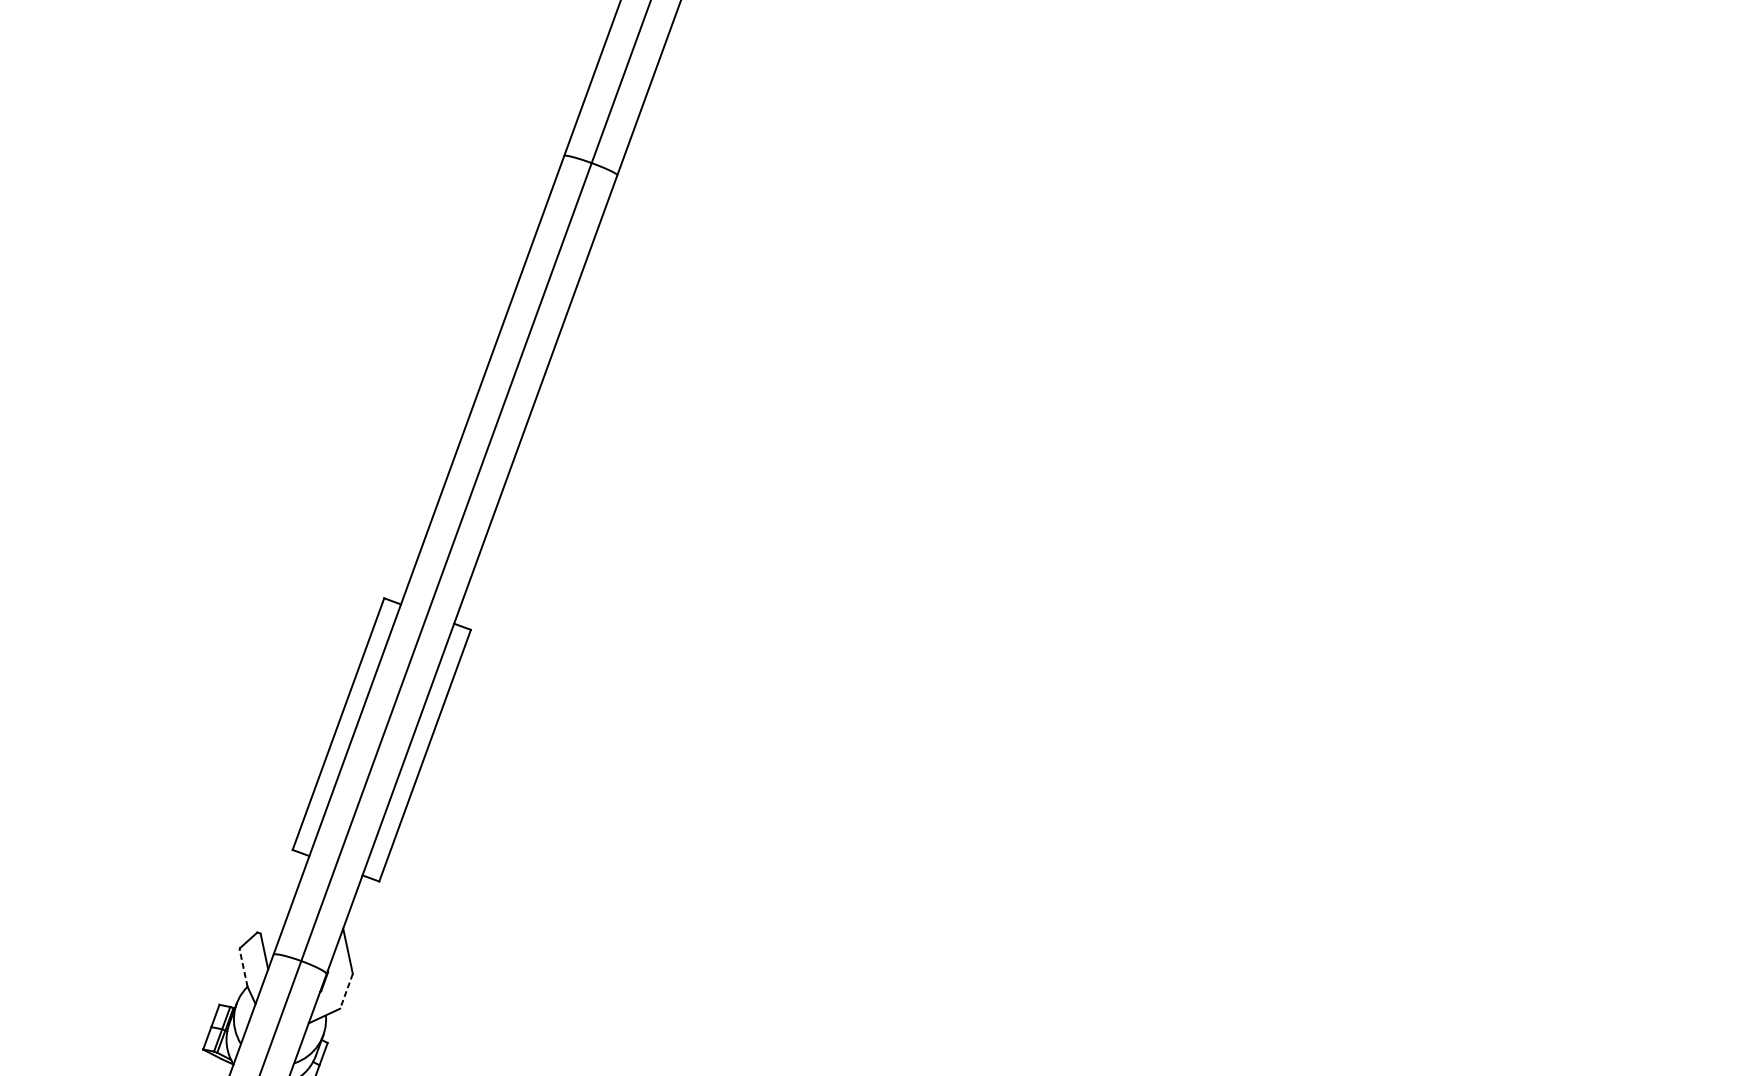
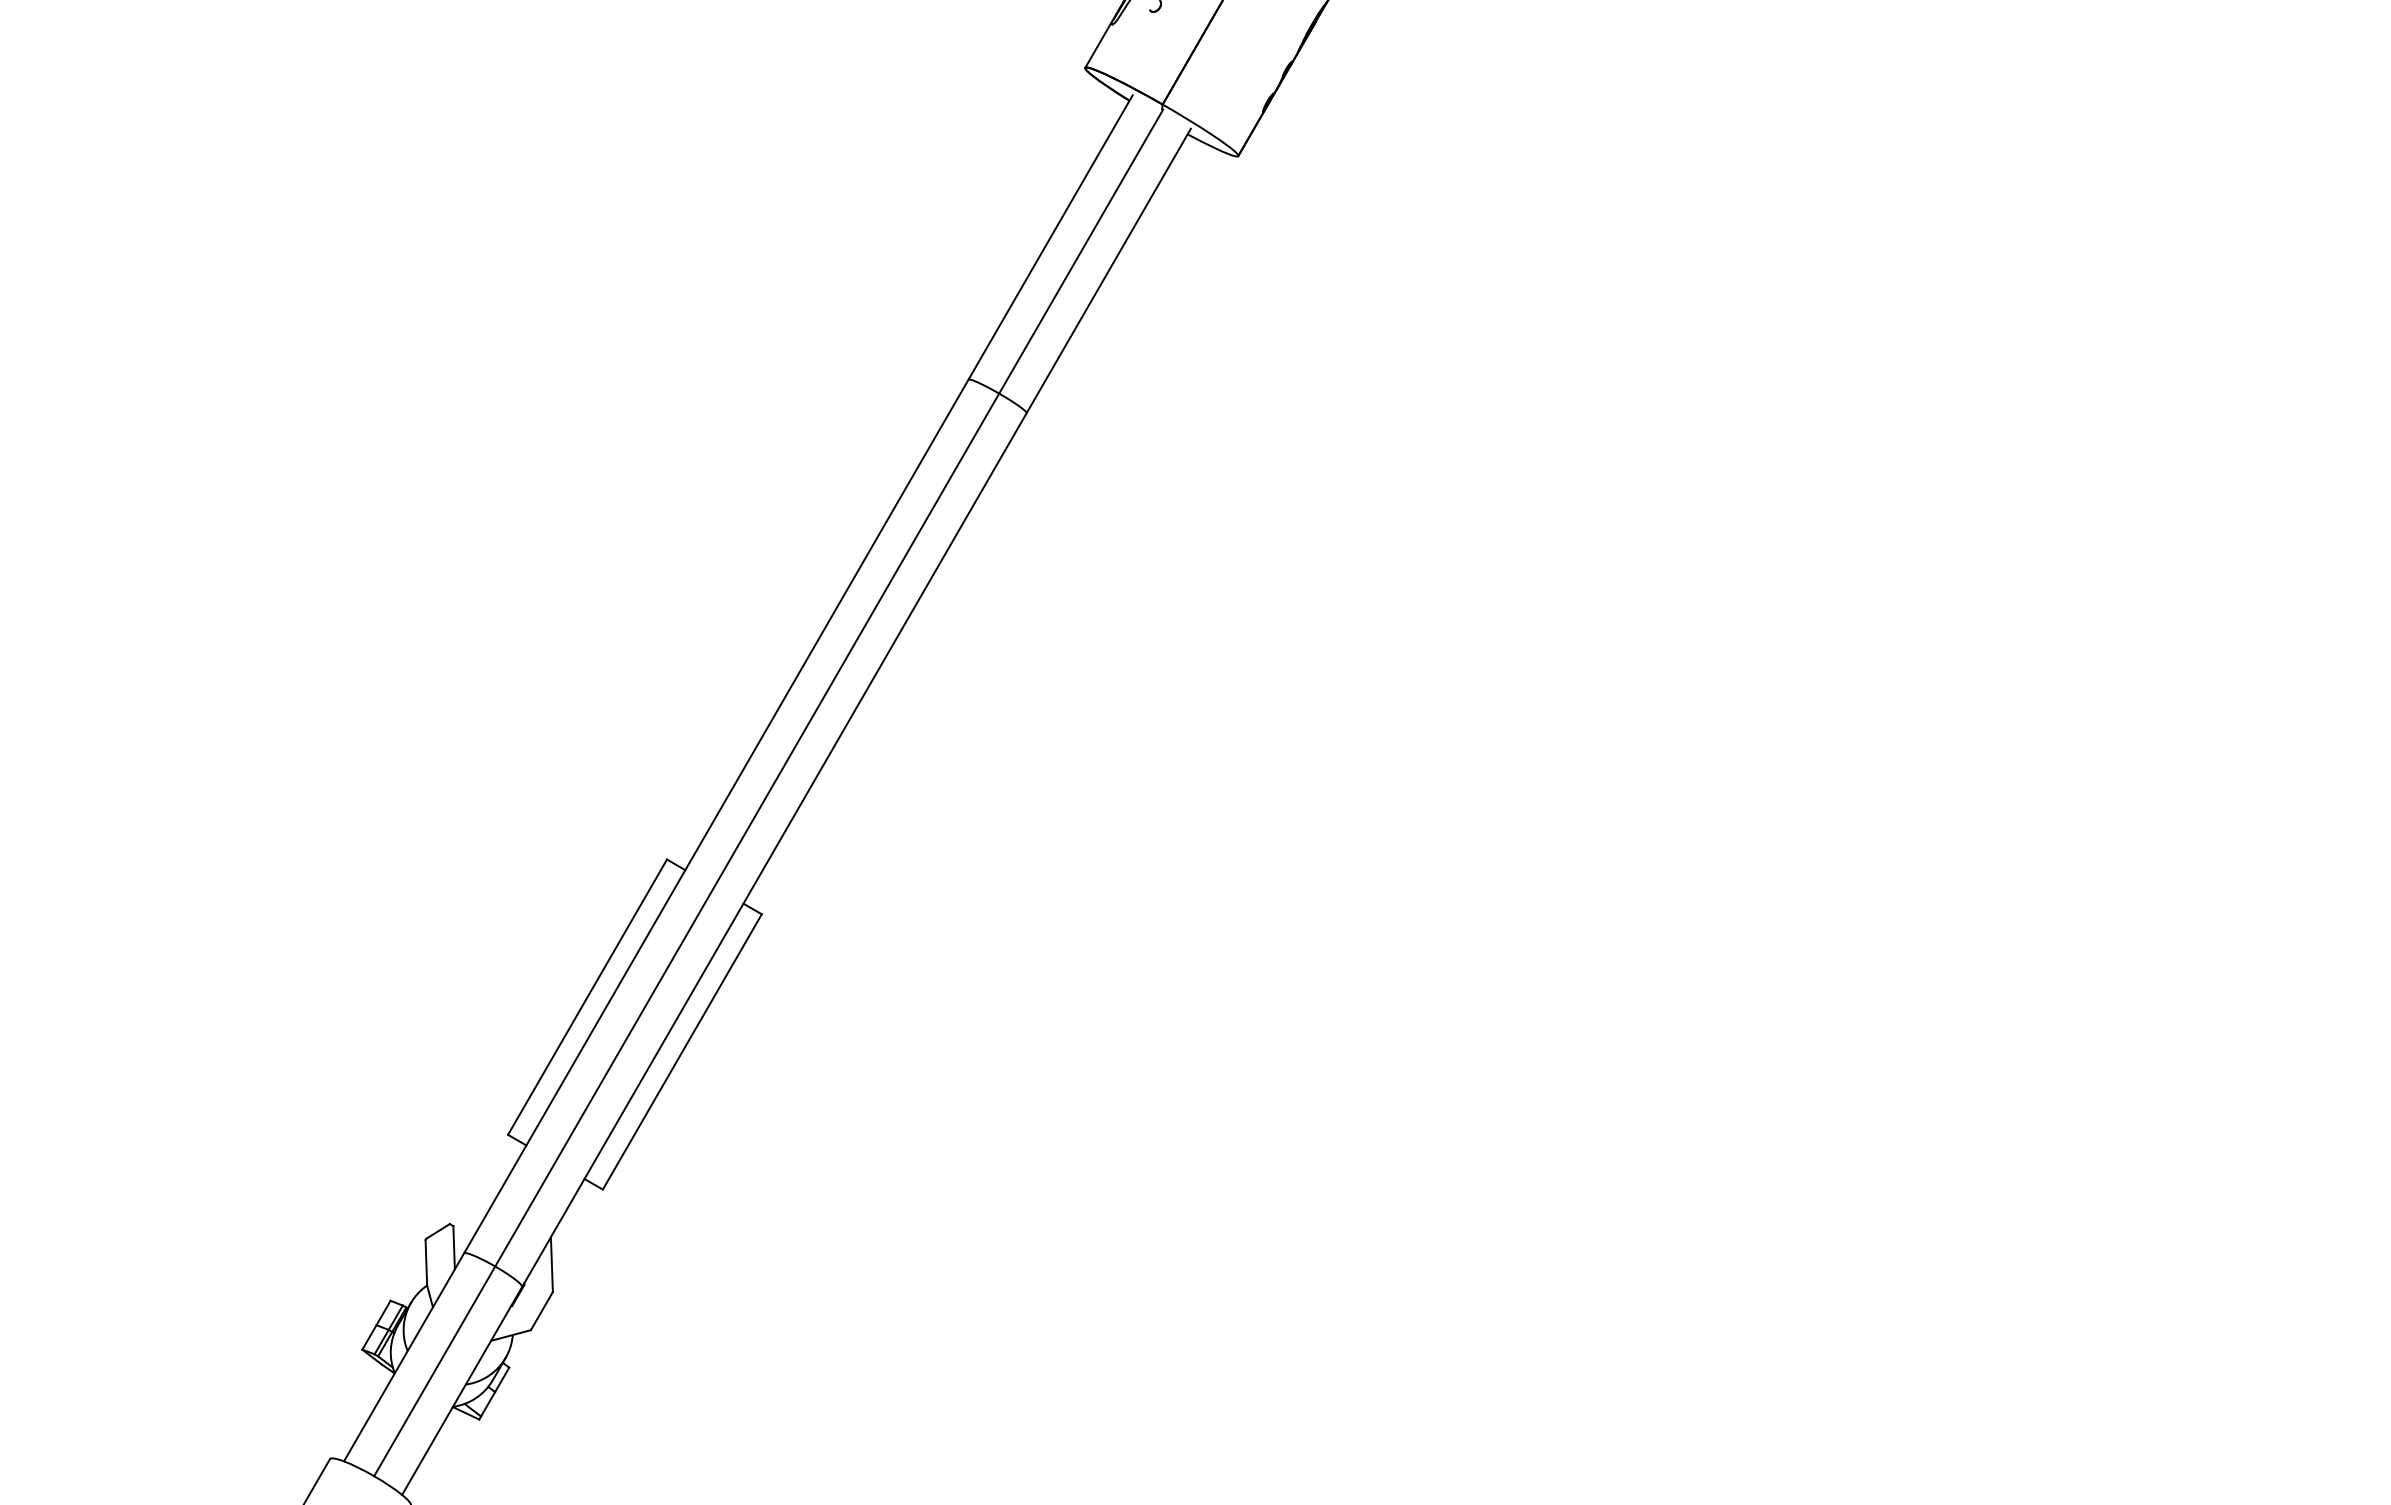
line: (243, 968) -> (426, 1263), dashed -> solid
line: (346, 991) -> (541, 1311), dashed -> solid

